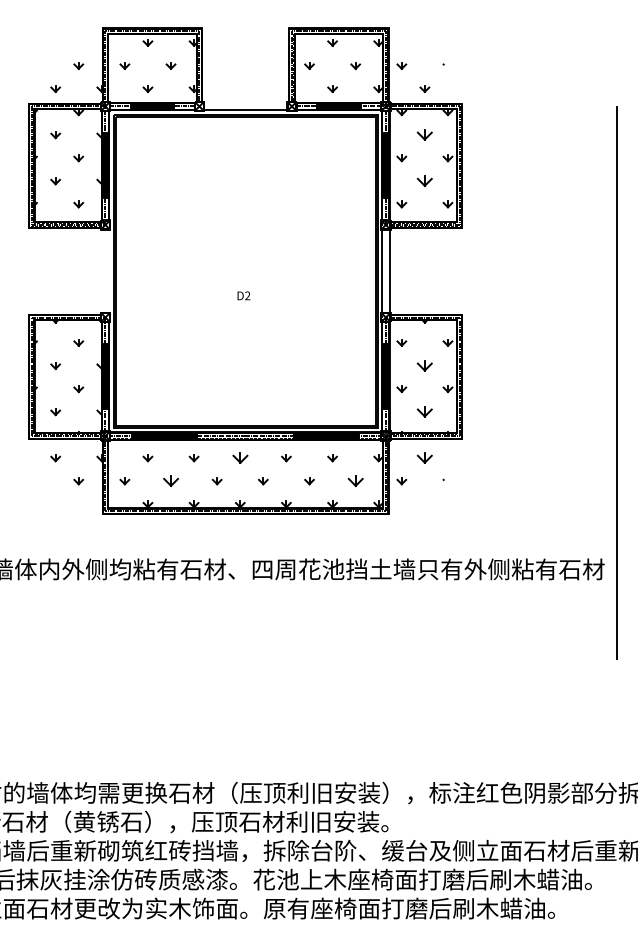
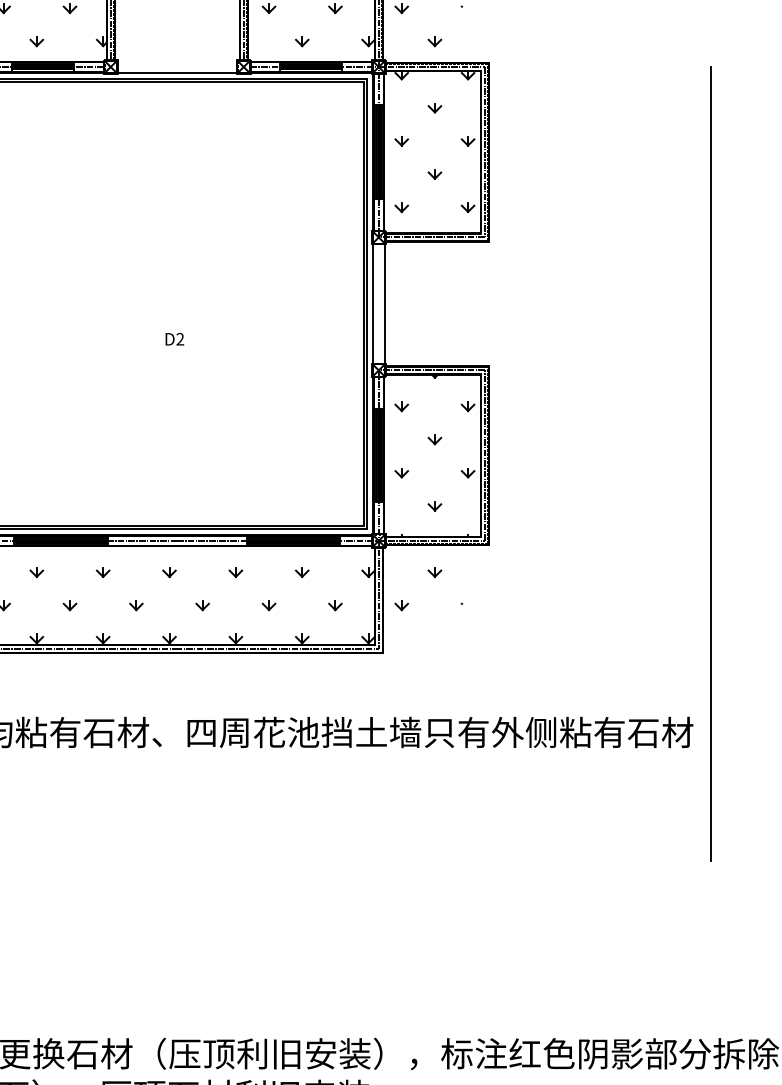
part: (424, 135) -> (434, 108), size x0.62
part: (424, 181) -> (434, 174), size x0.62
part: (424, 365) -> (434, 439), size x0.62
part: (424, 412) -> (434, 506), size x0.62
part: (239, 458) -> (168, 573), size x0.62
part: (424, 458) -> (434, 573), size x0.62
part: (170, 481) -> (69, 606), size x0.62
part: (355, 481) -> (335, 606), size x0.62

